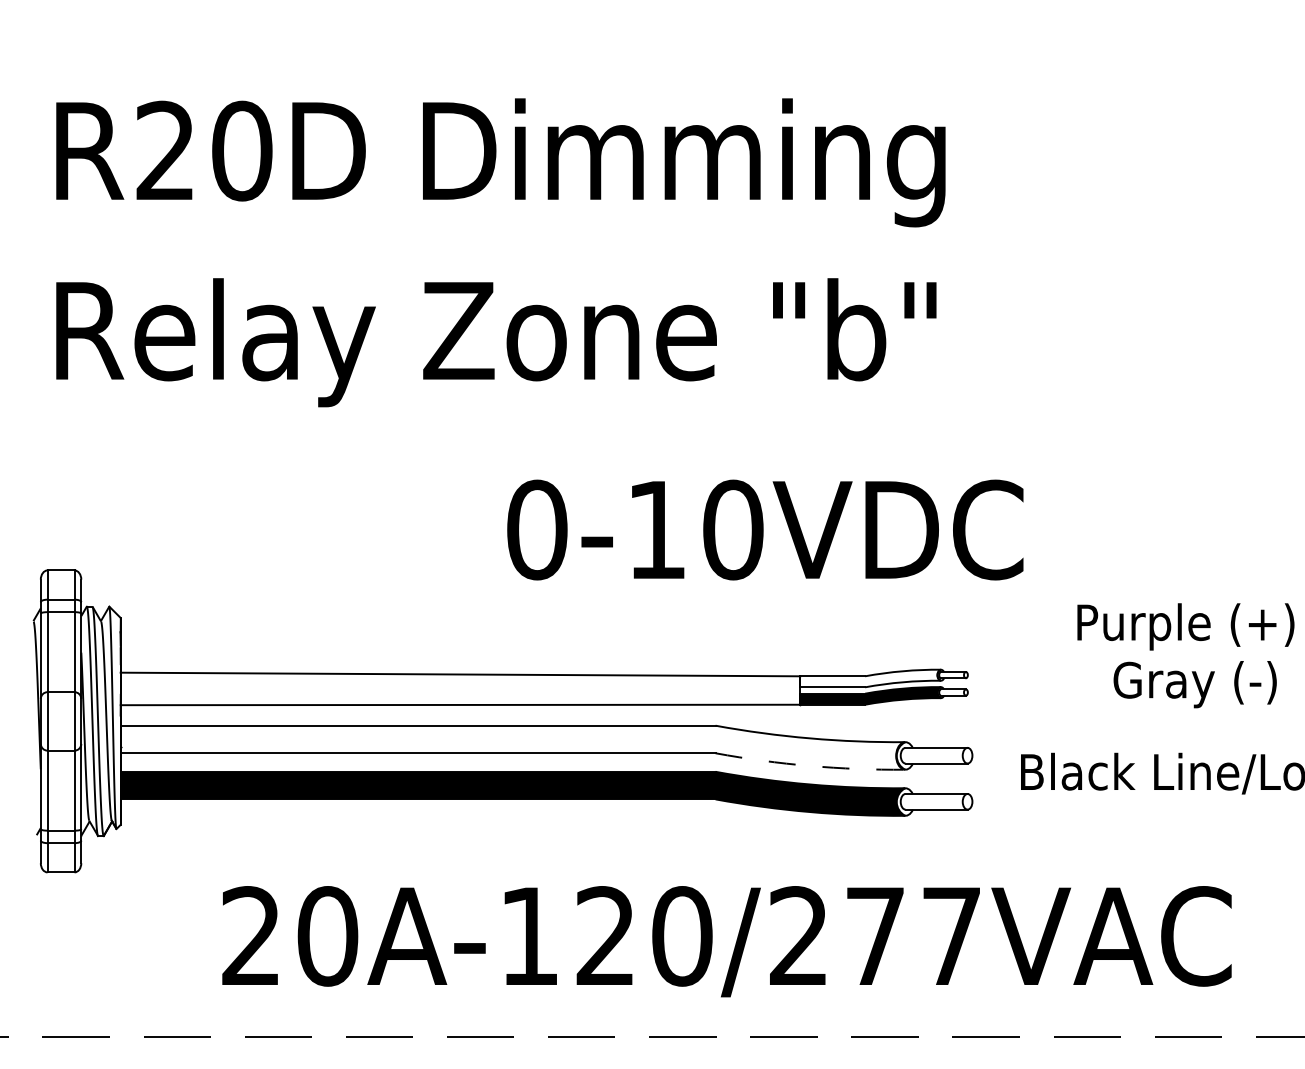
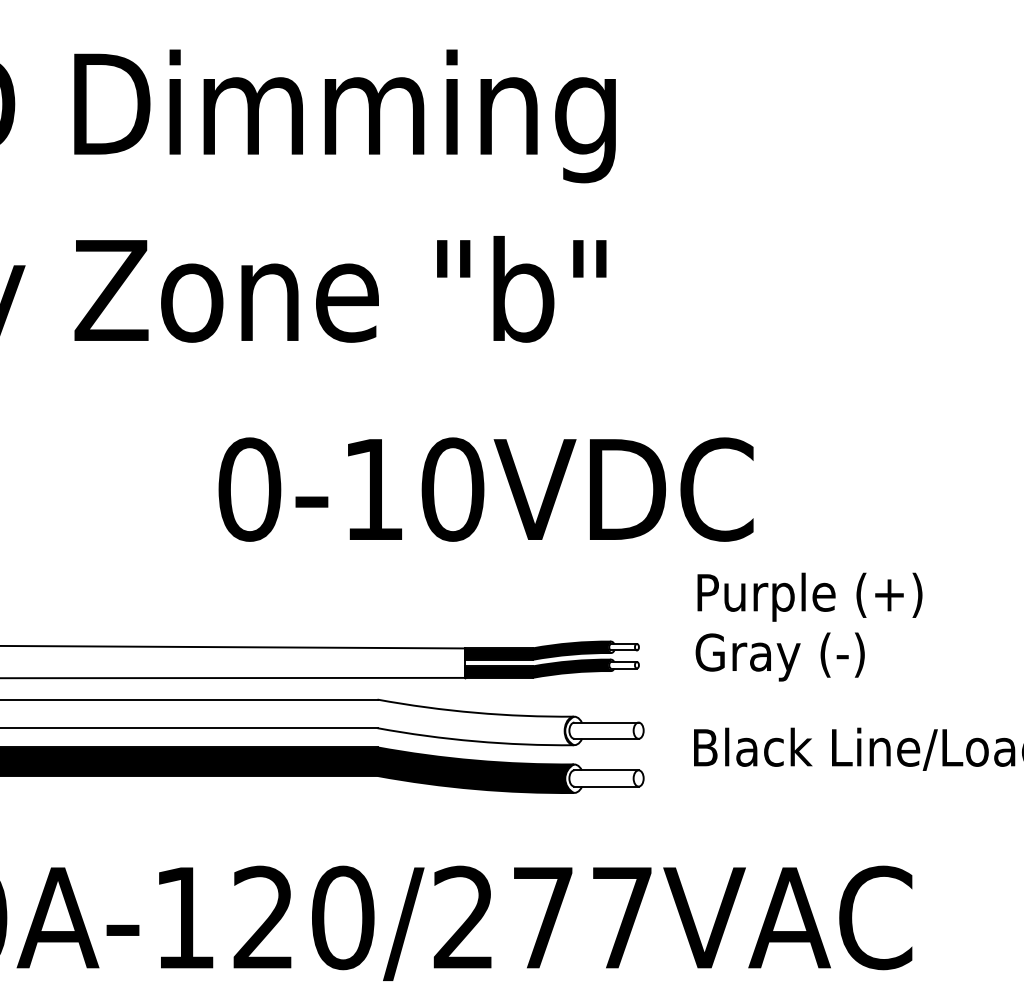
text: (765, 529) -> (486, 489), moved
text: (1185, 626) -> (809, 596), moved
fill: (870, 678) -> (538, 650), added
text: (1194, 684) -> (779, 656), moved
arc: (810, 765) -> (475, 740), dashed -> solid

